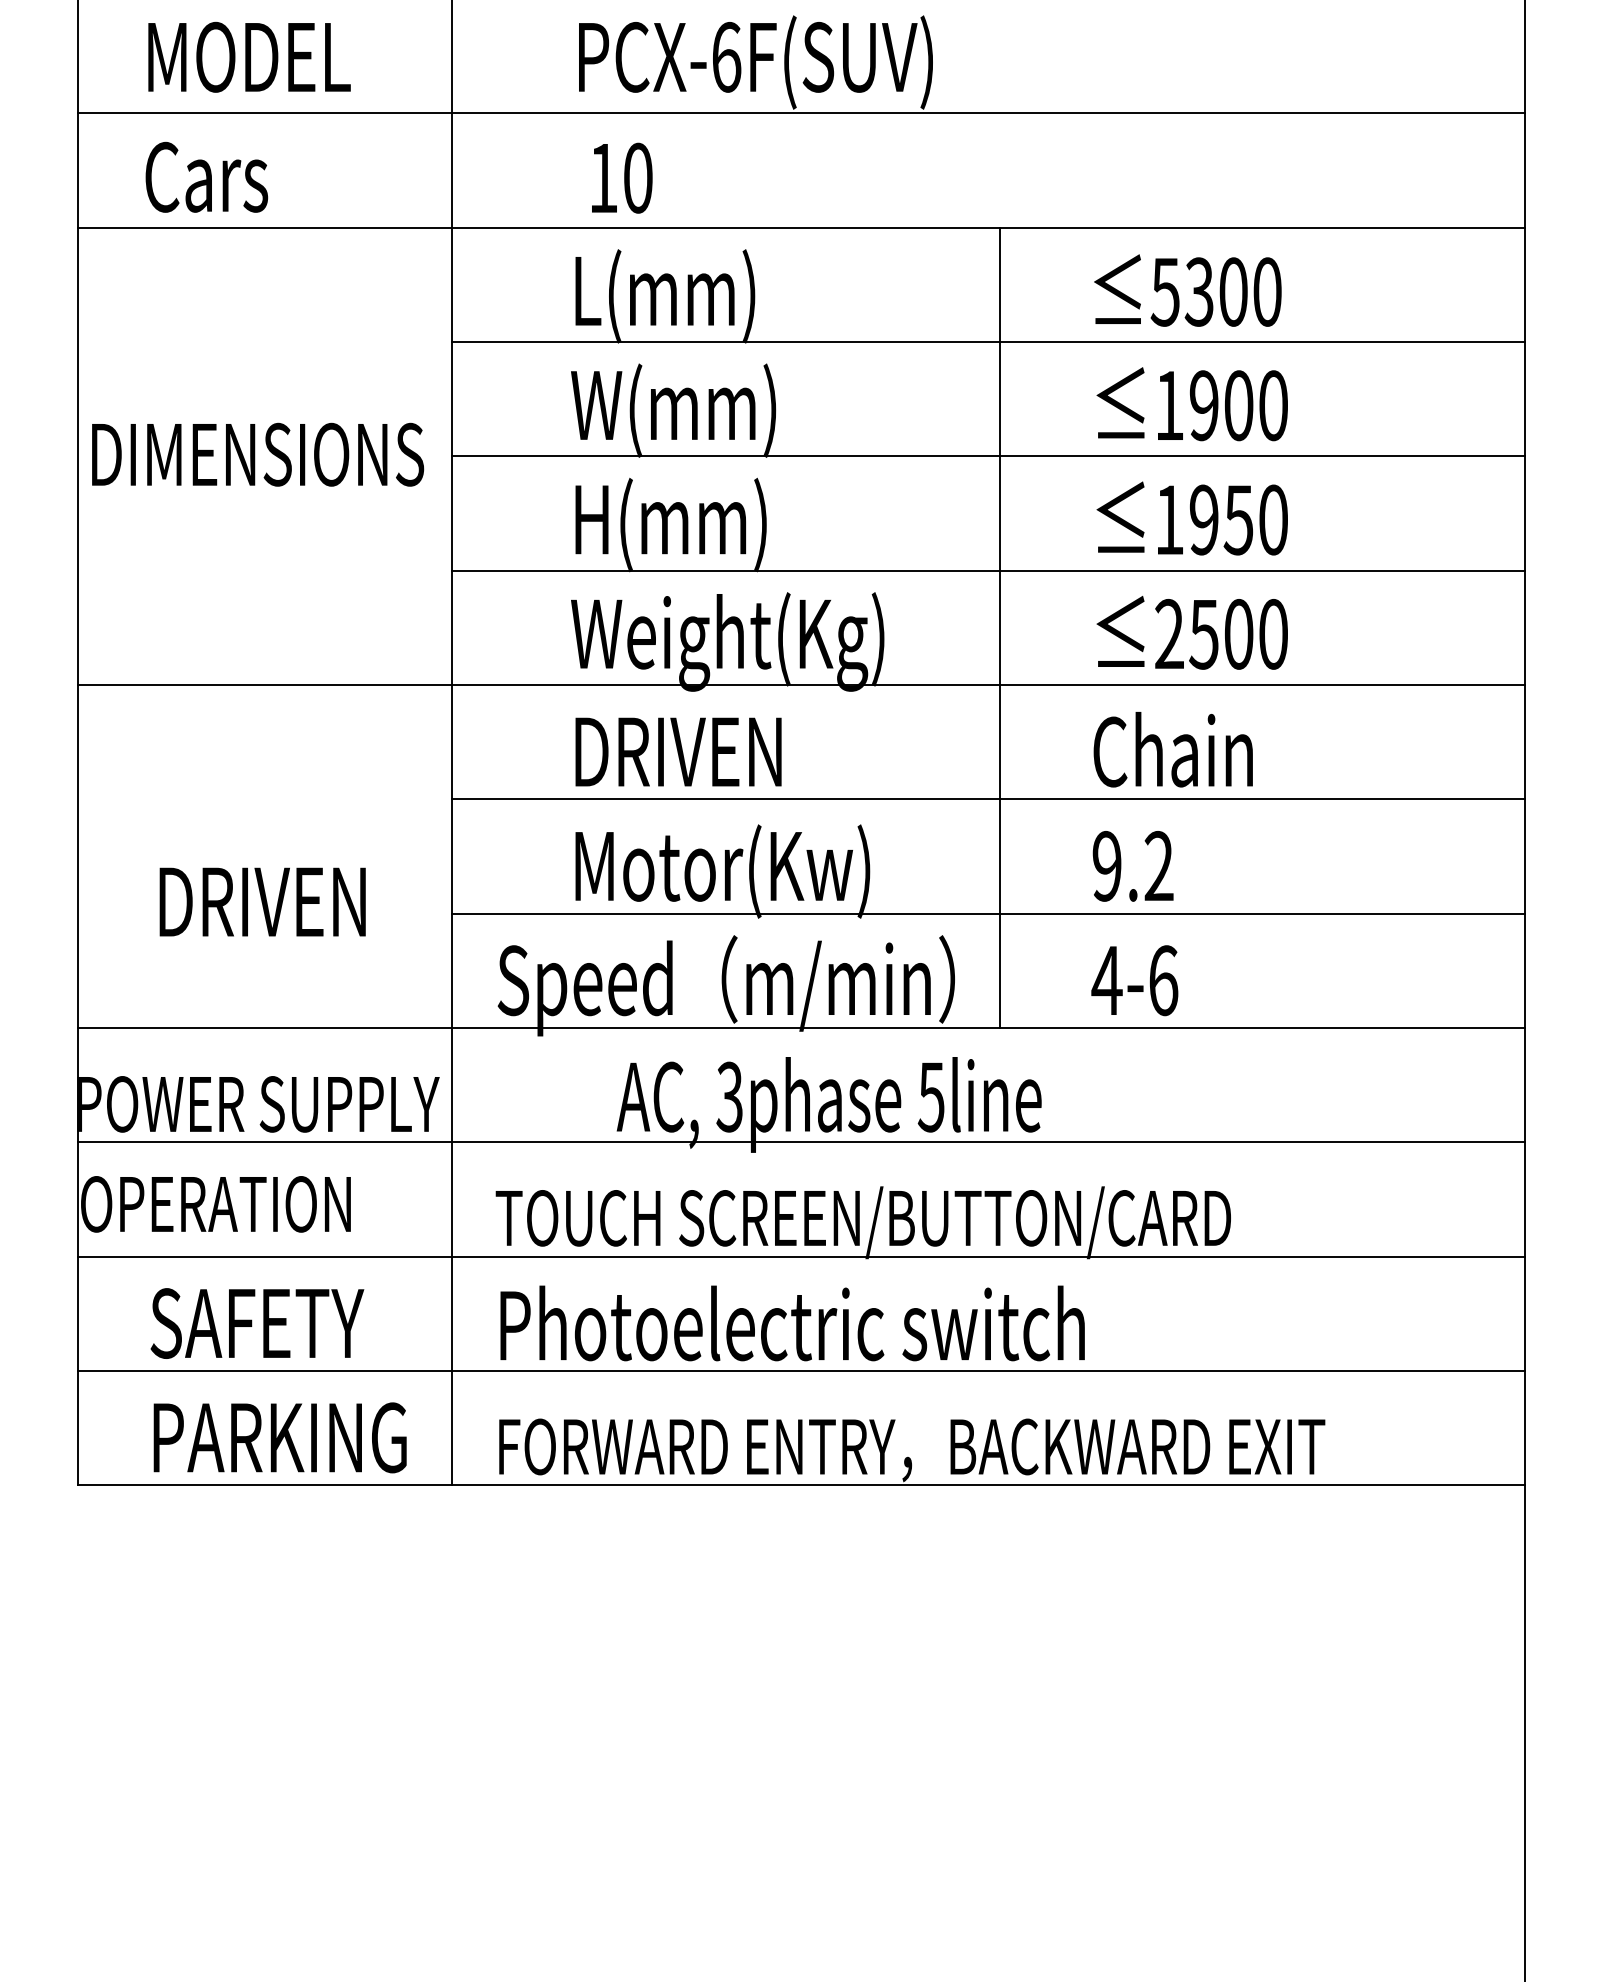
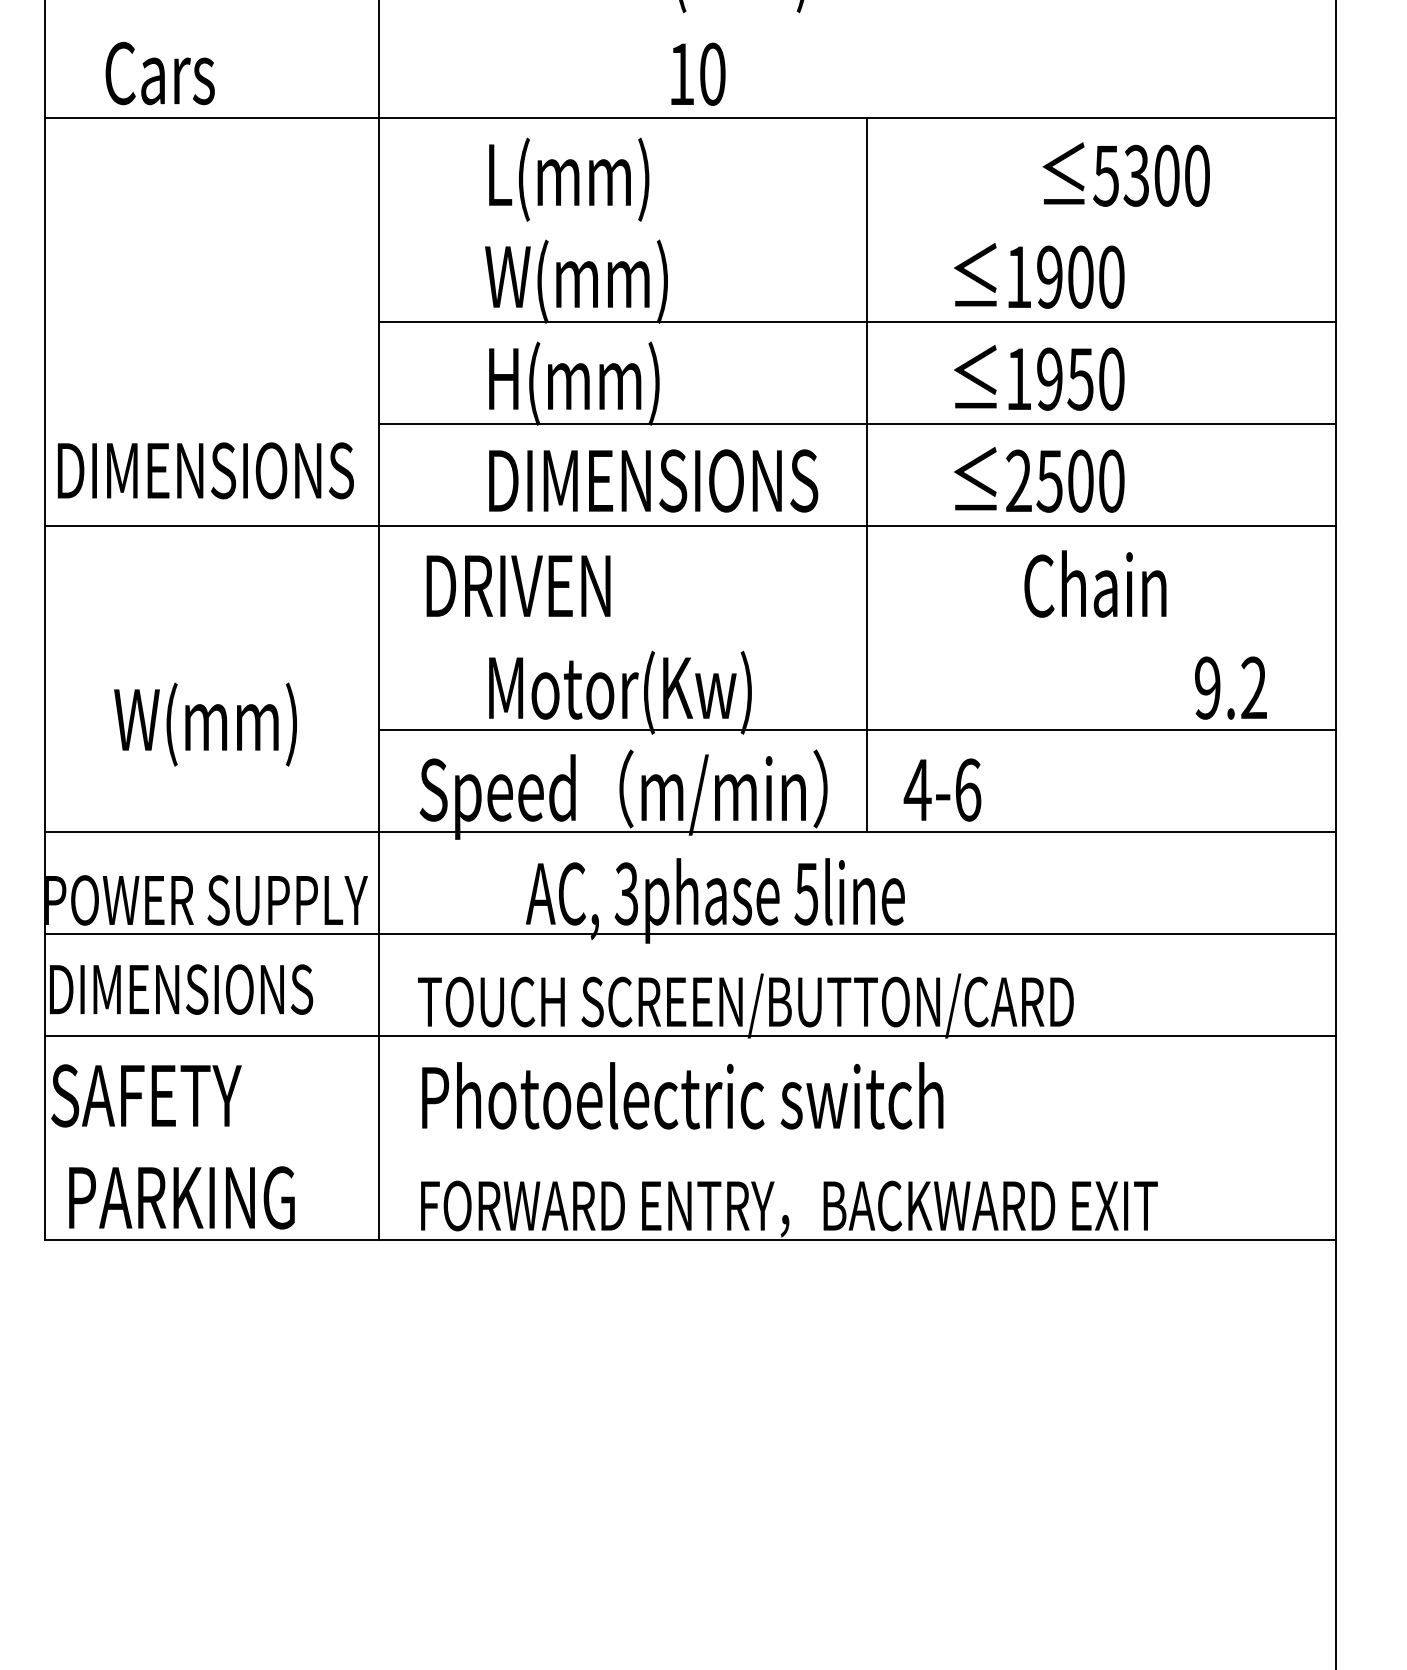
line: (801, 113) -> (690, 16), removed
text: (622, 177) -> (698, 73), moved
text: (1187, 290) -> (1125, 174), moved
line: (988, 342) -> (857, 220), removed
text: (258, 454) -> (206, 470), moved
text: (757, 641) -> (651, 487), Weight(Kg) -> DIMENSIONS
text: (1172, 749) -> (1094, 583), moved
text: (678, 751) -> (518, 585), moved
line: (988, 799) -> (857, 628), removed
text: (1132, 866) -> (1230, 688), moved
text: (260, 907) -> (208, 724), DRIVEN -> W(mm)
text: (1134, 980) -> (942, 789), moved
text: (229, 1204) -> (180, 989), OPERATION -> DIMENSIONS
text: (257, 1323) -> (146, 1095), moved
line: (801, 1370) -> (690, 1137), removed
text: (279, 1437) -> (181, 1197), moved

